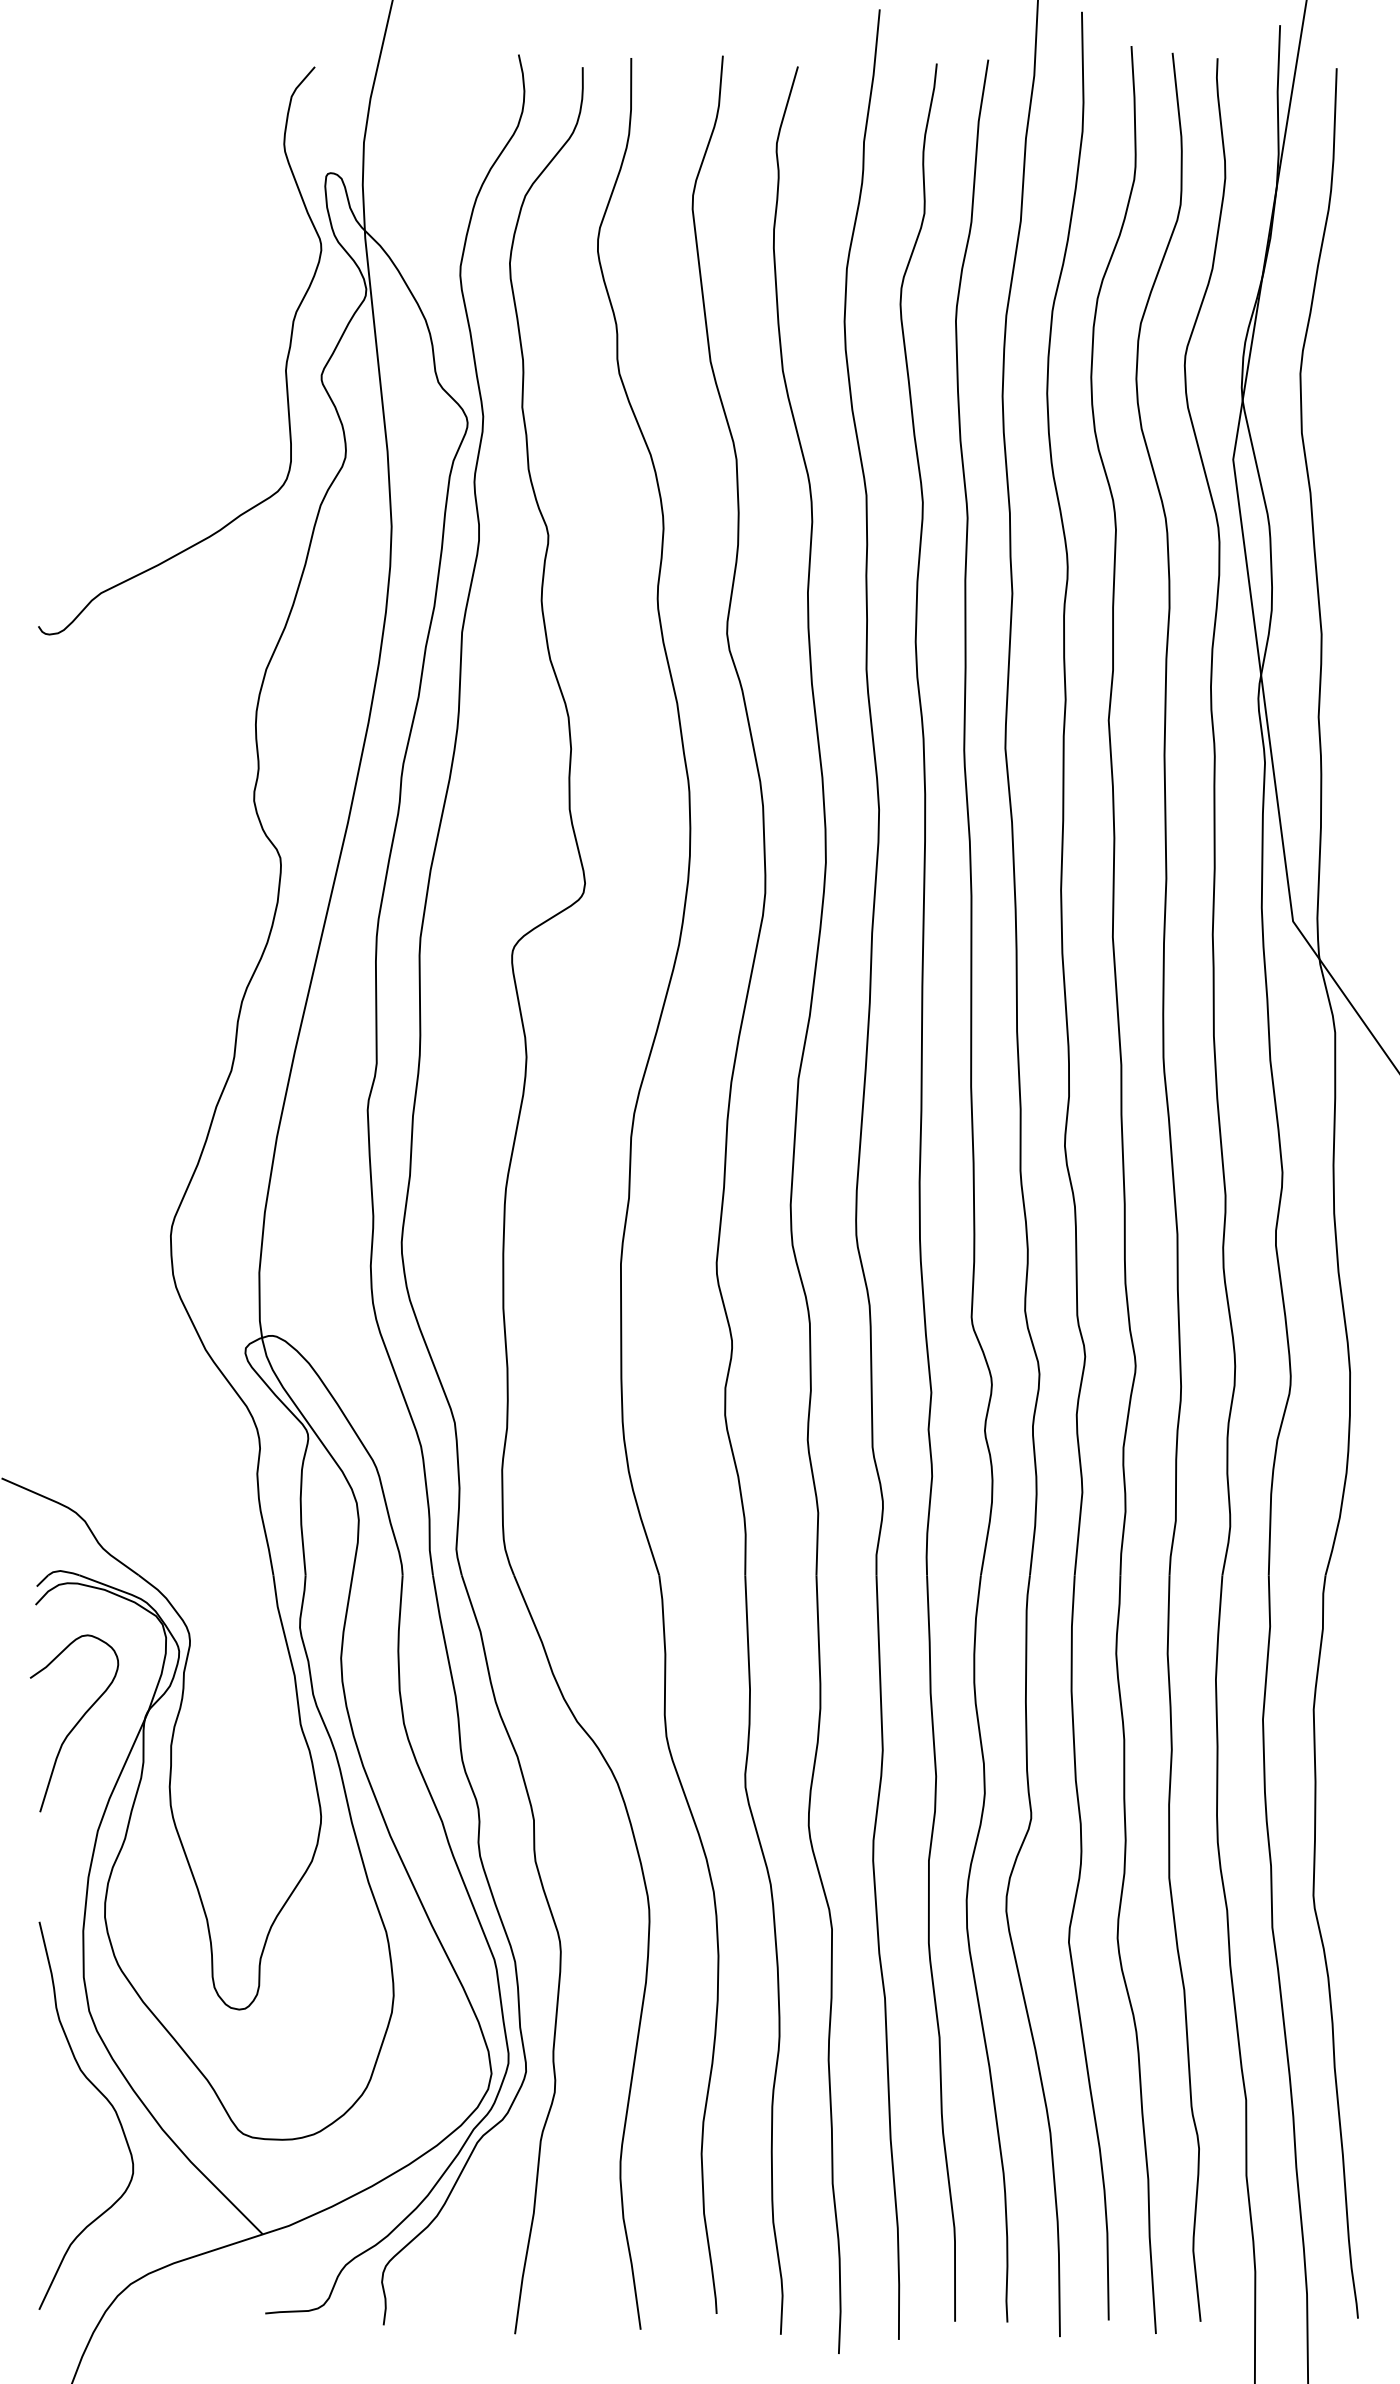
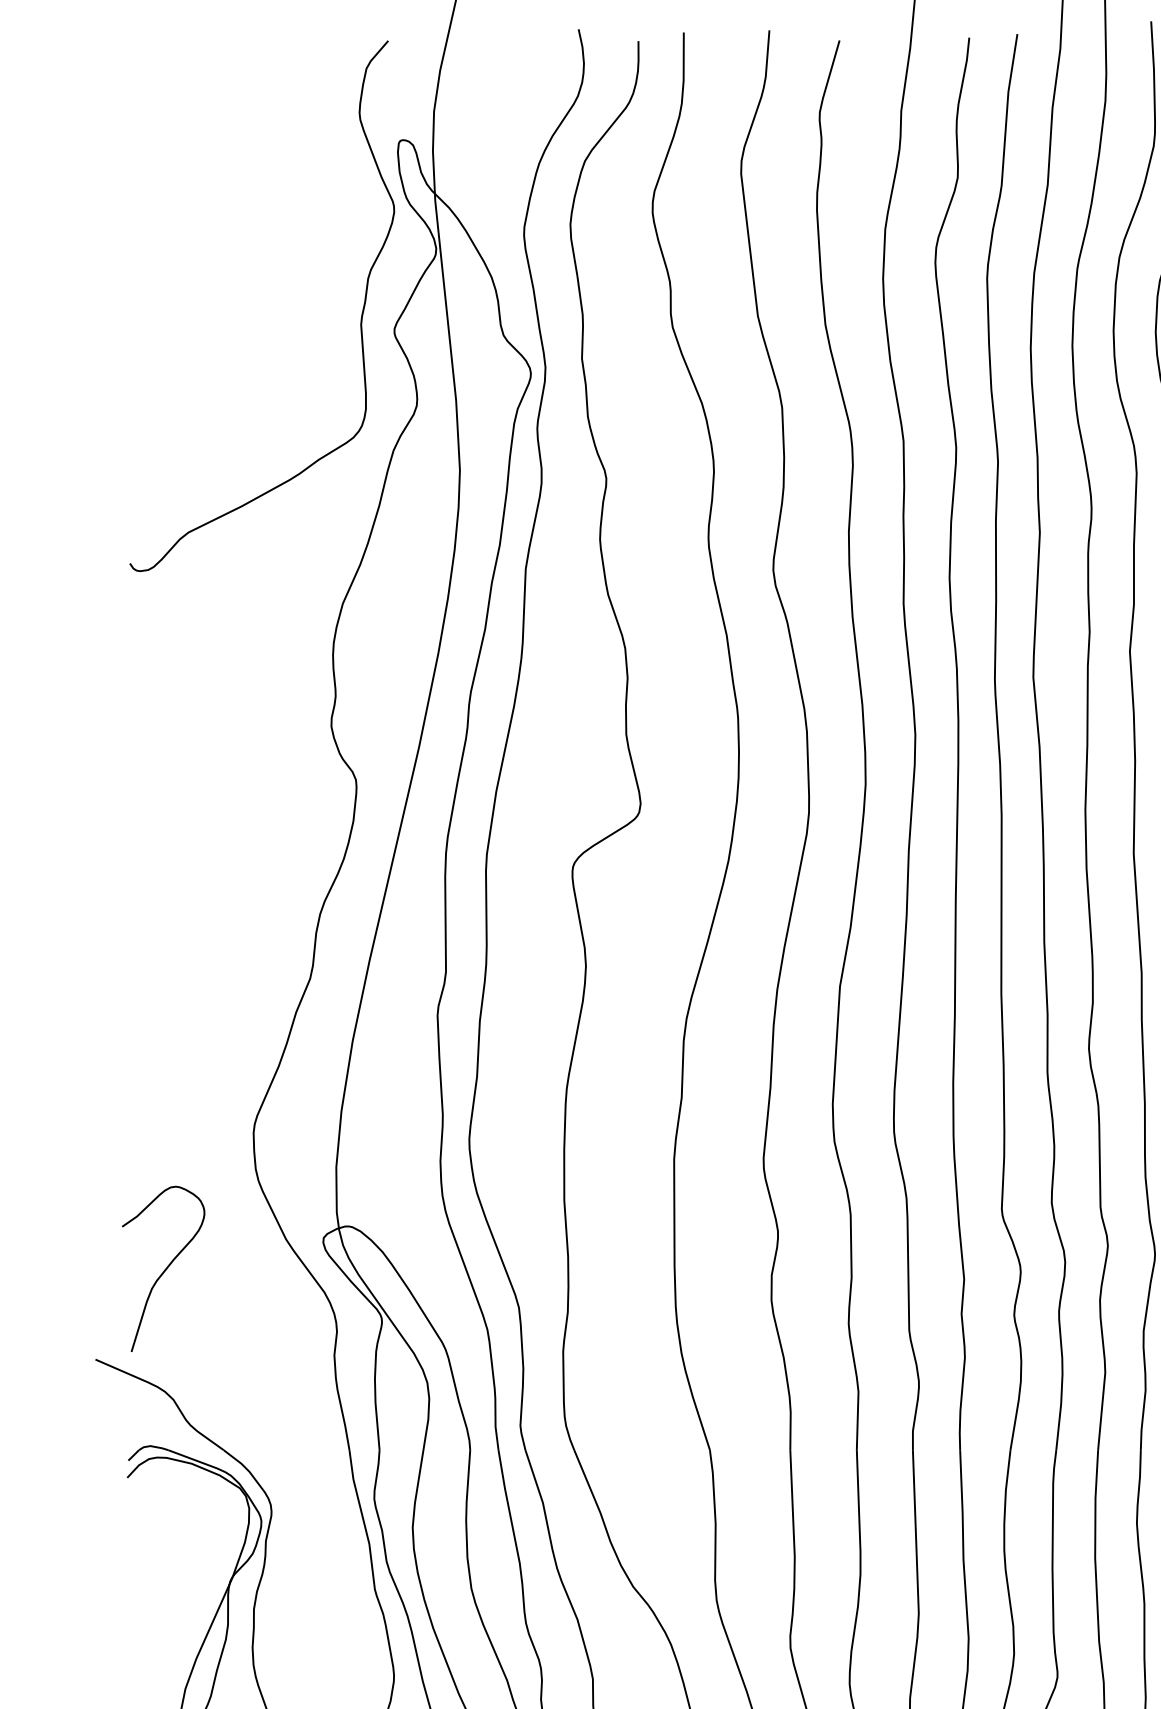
curve: (75, 1724) -> (164, 1270), moved

